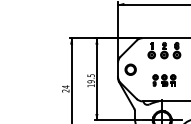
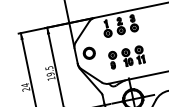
part: (164, 80) -> (126, 57), size x1.43

